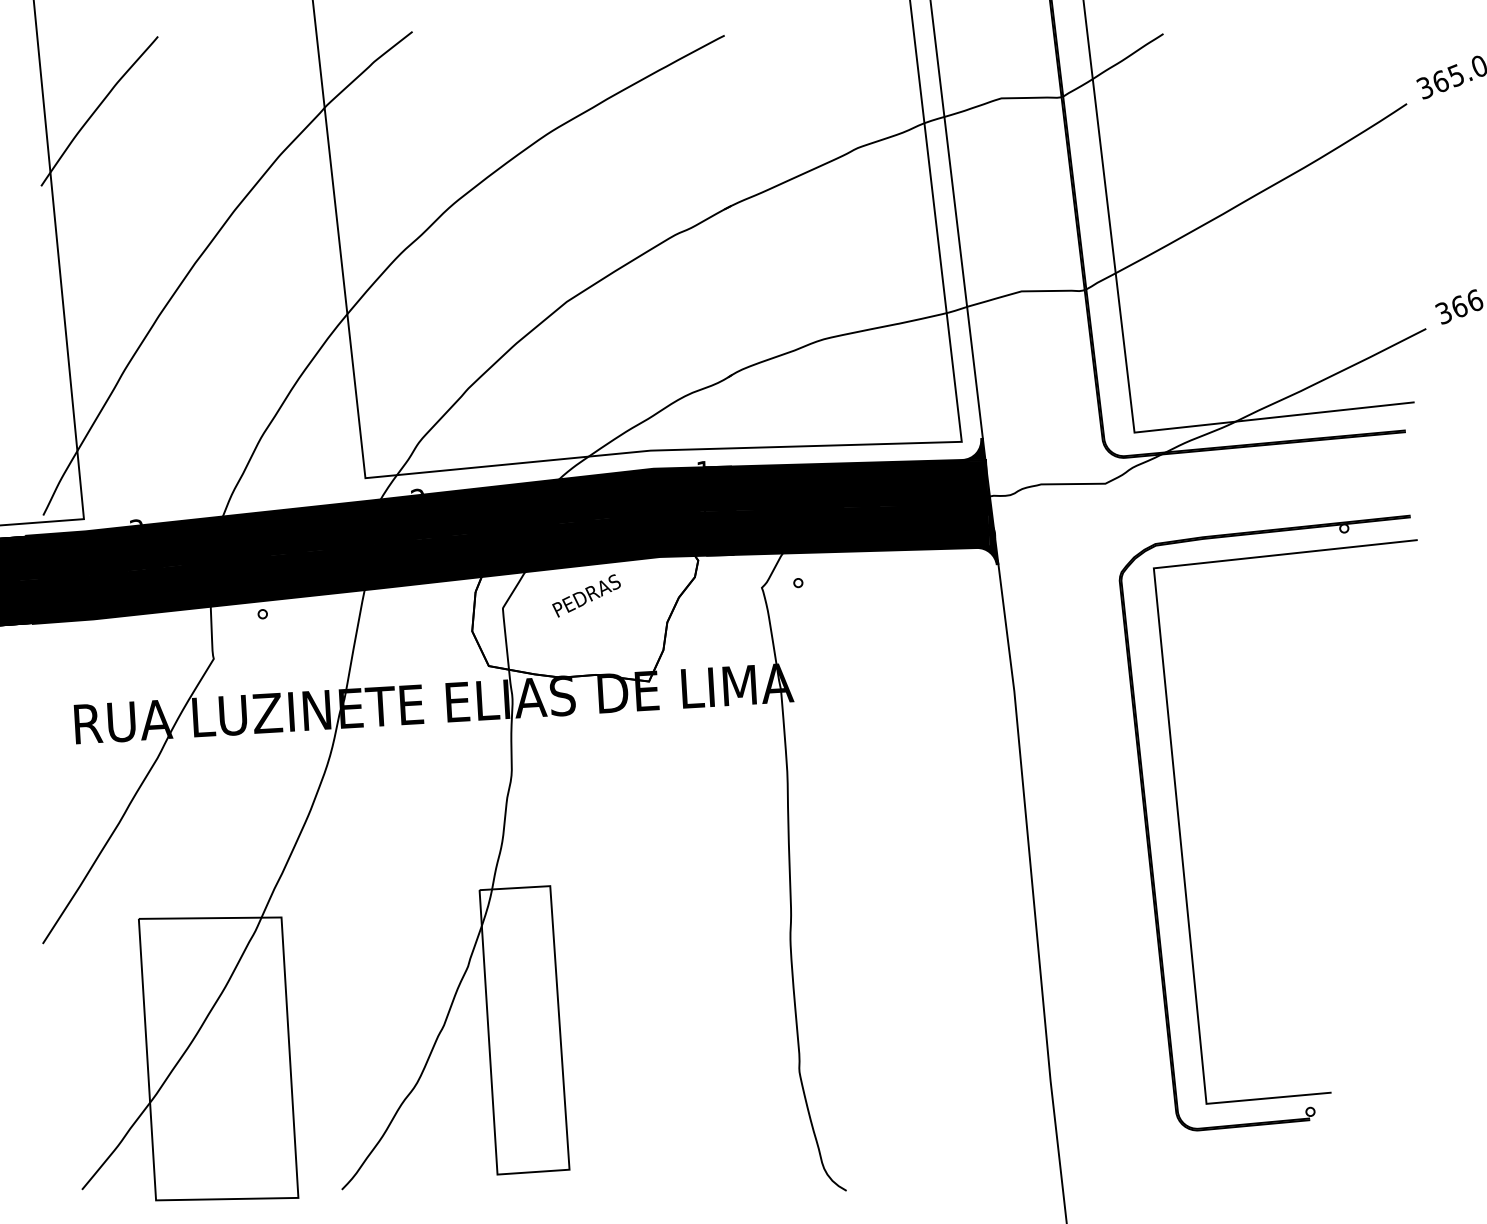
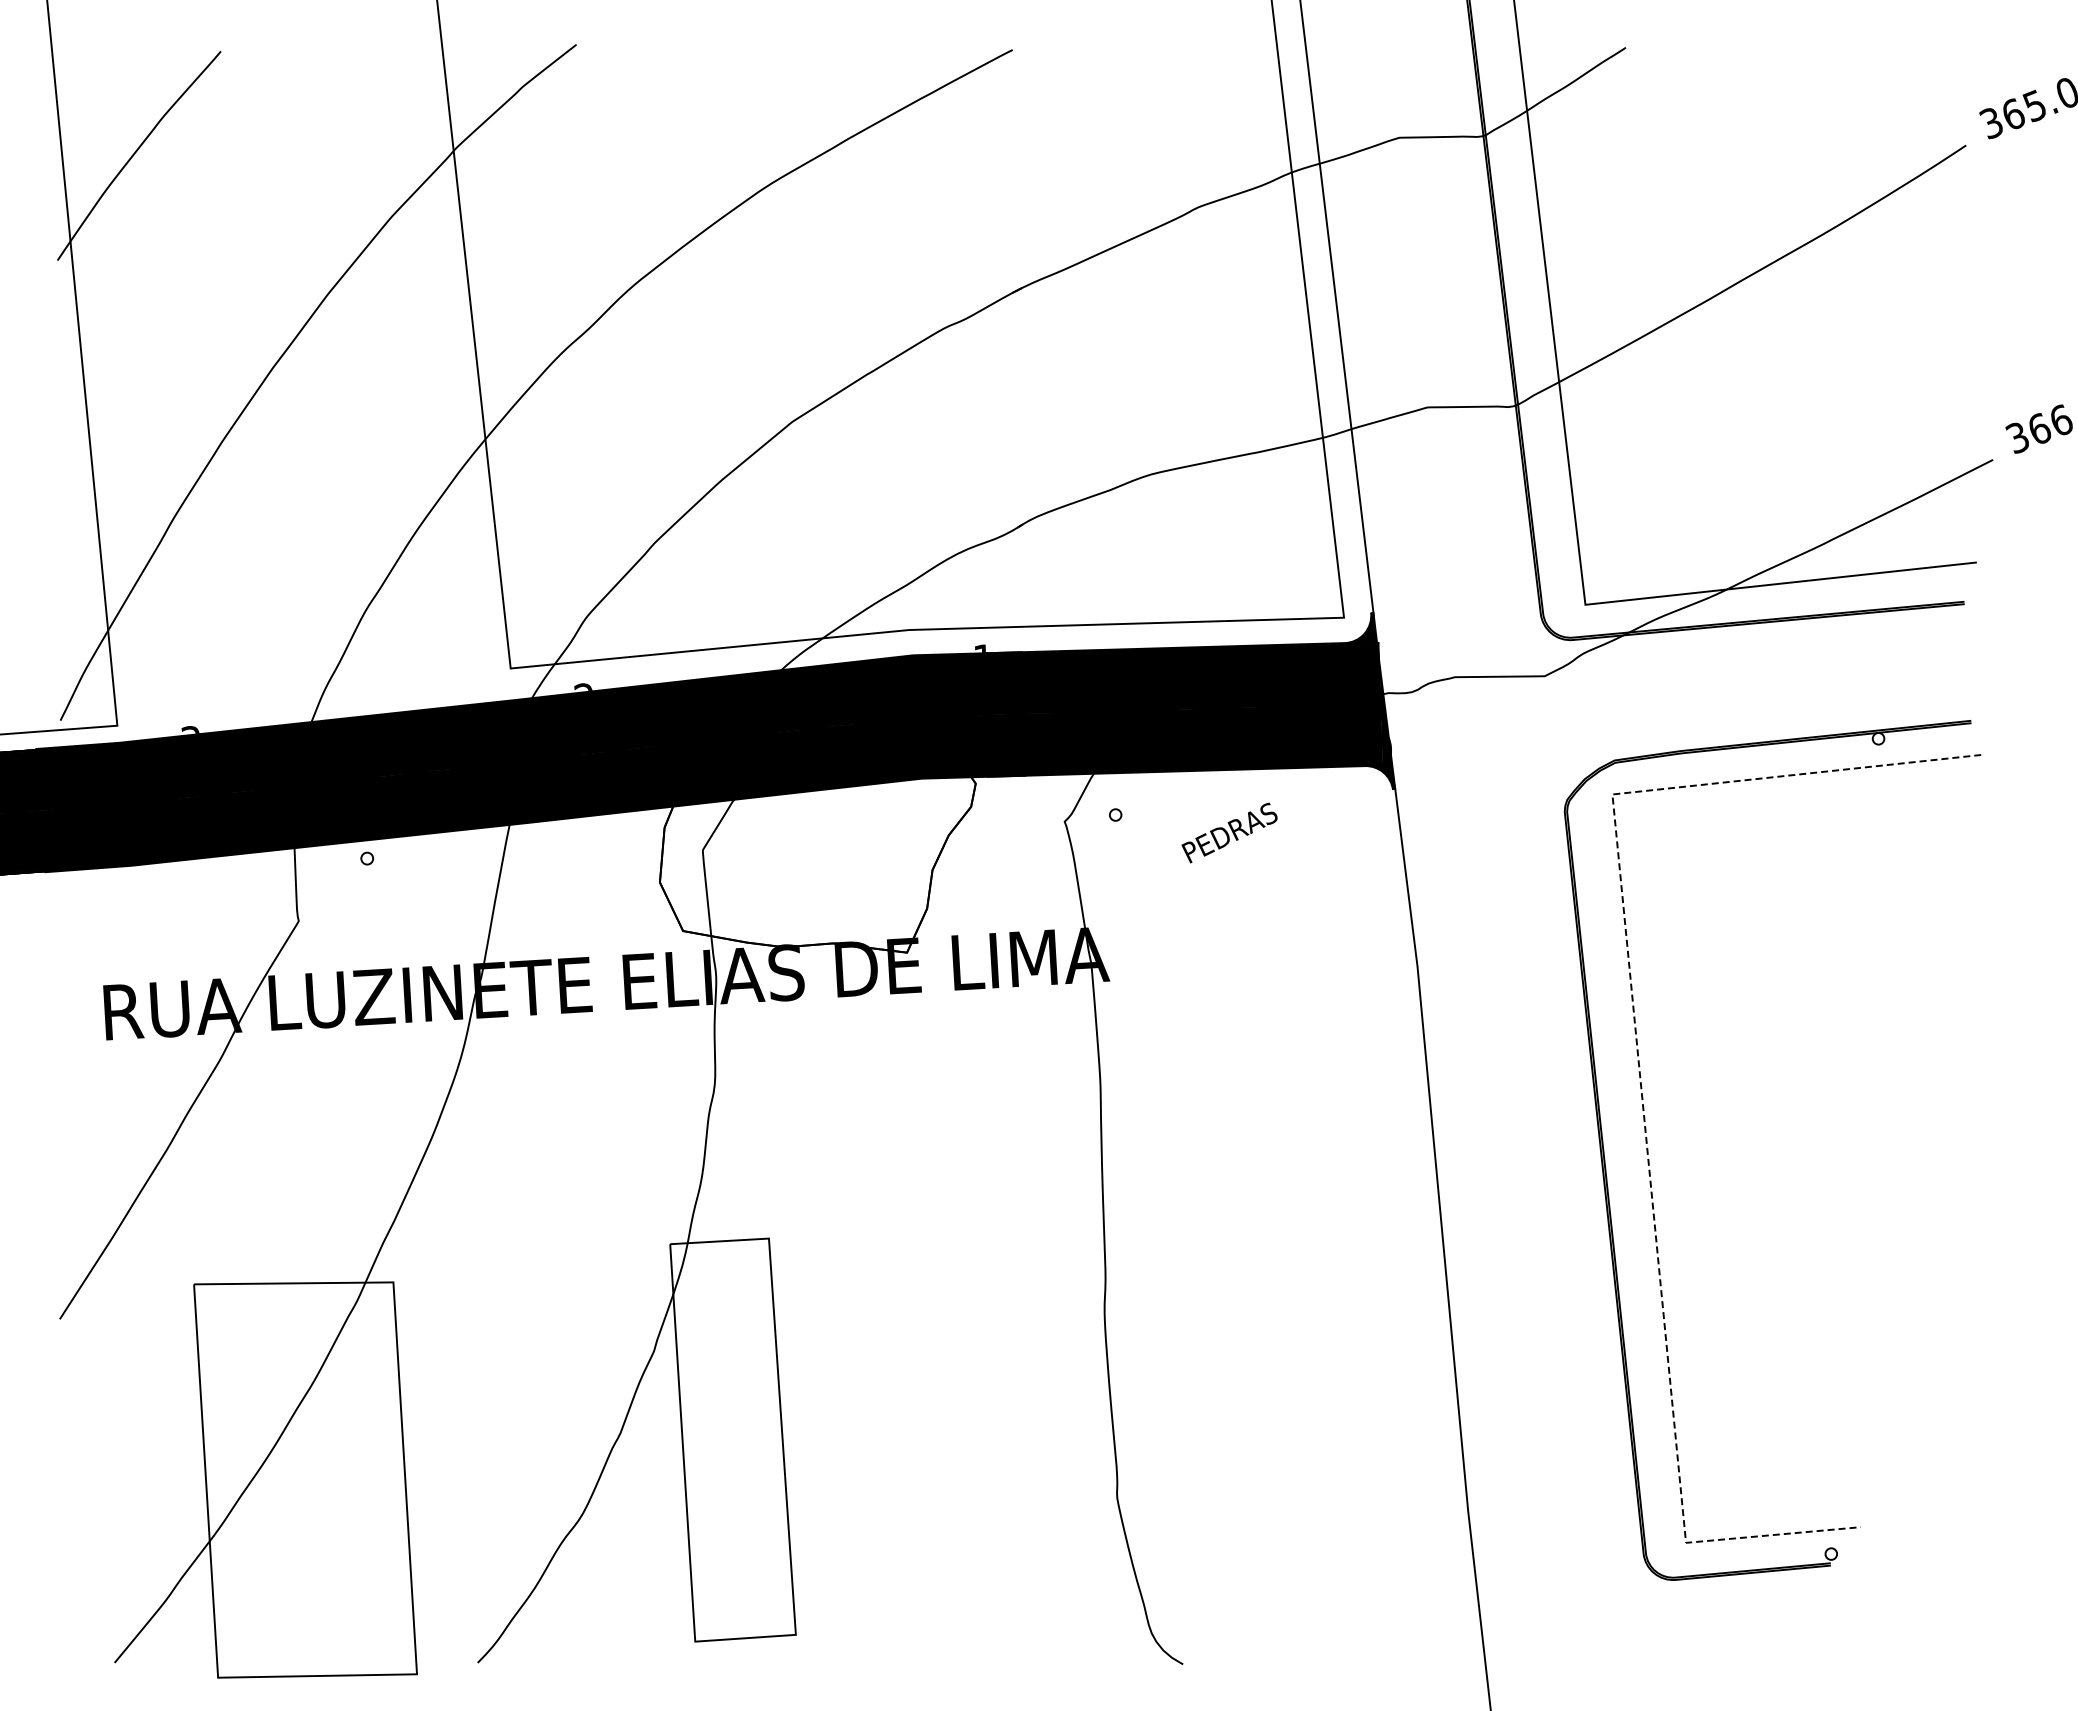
text: (586, 595) -> (1229, 832), moved
line: (1173, 767) -> (1639, 1072), solid -> dashed

